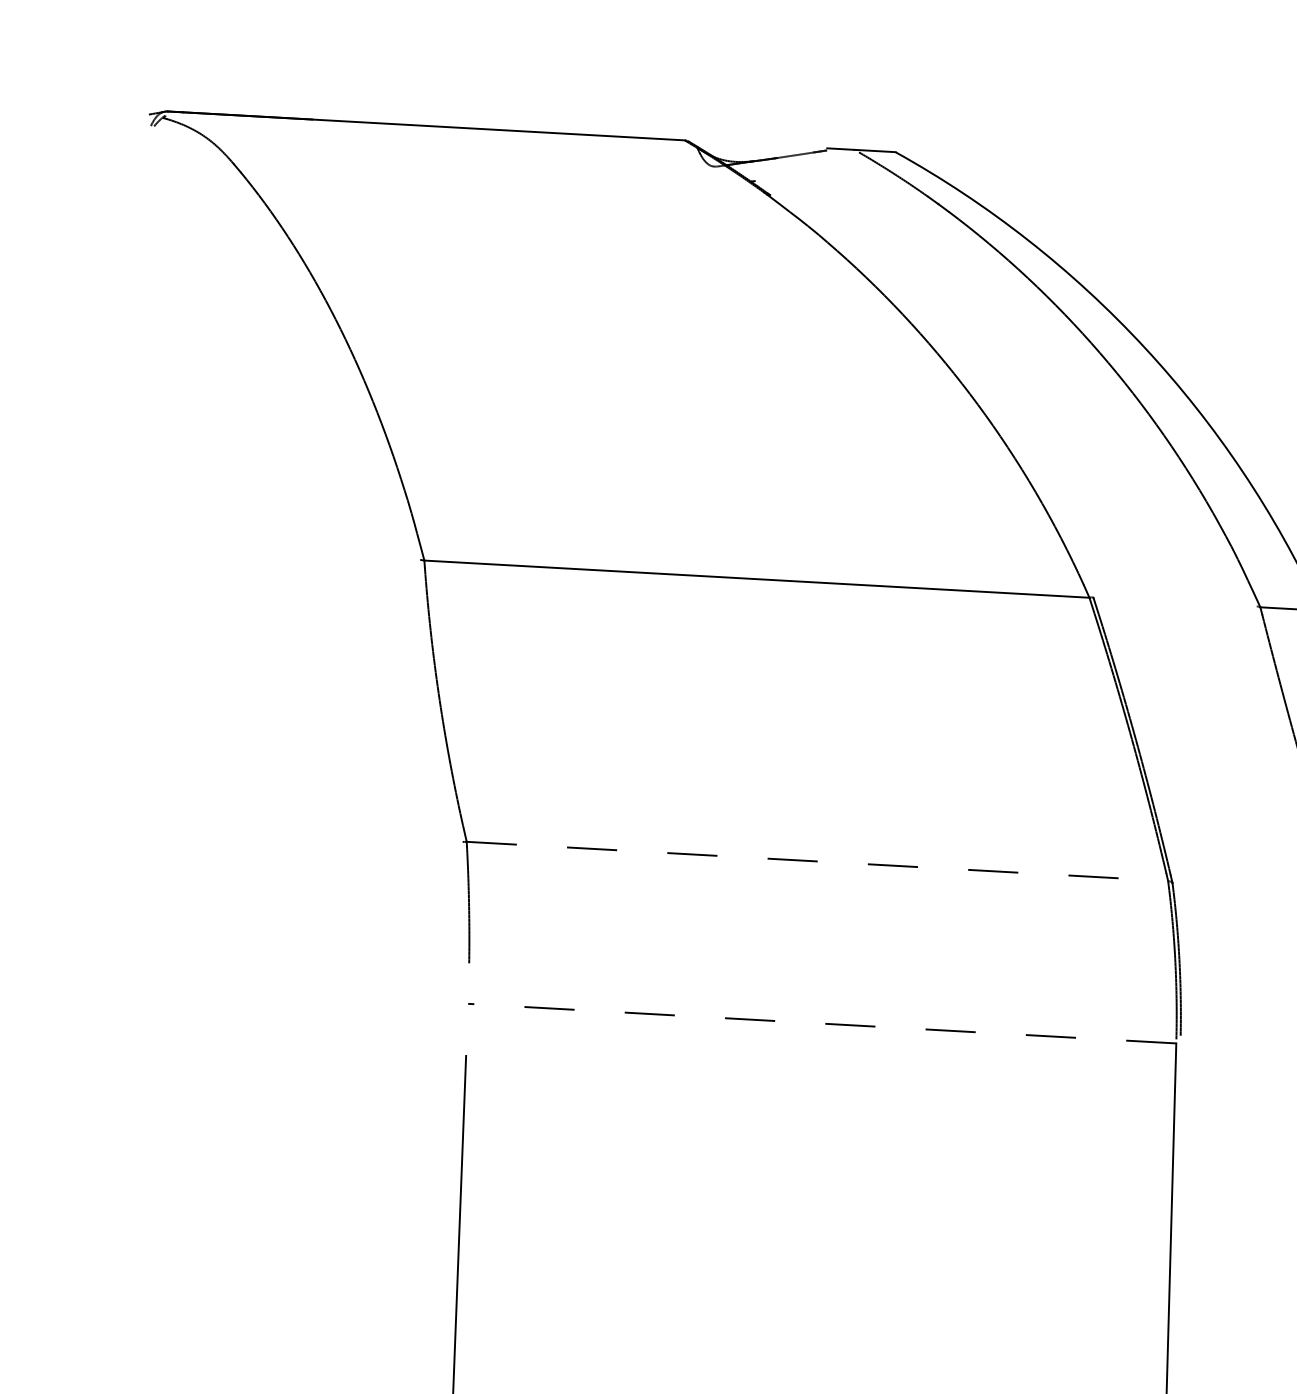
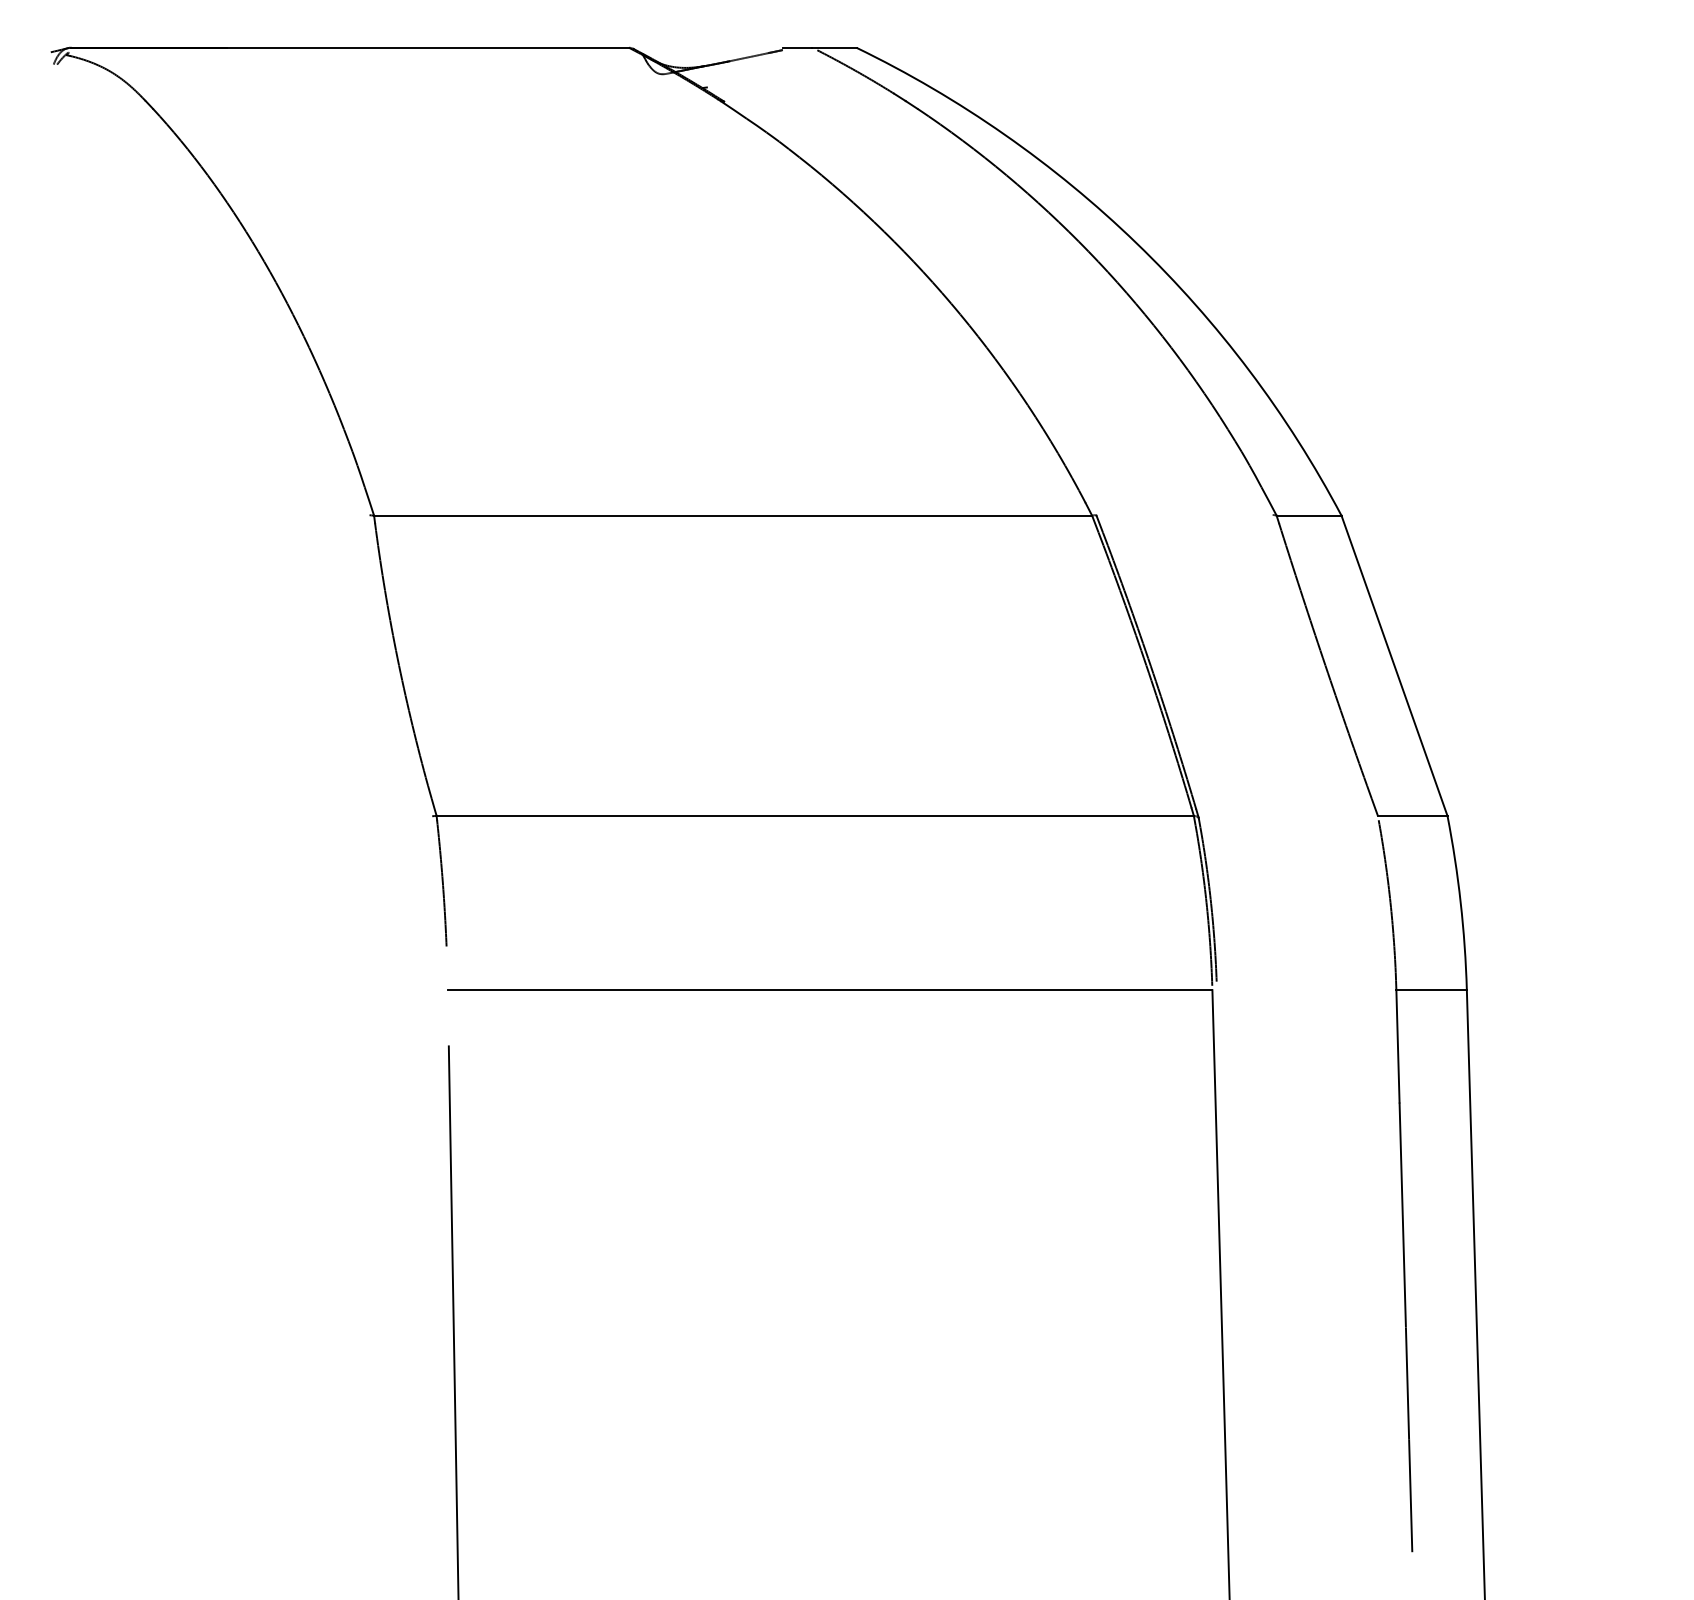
line: (817, 861) -> (815, 815), dashed -> solid
line: (821, 1023) -> (829, 990), dashed -> solid

